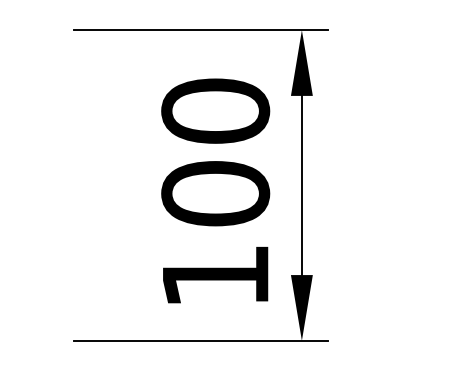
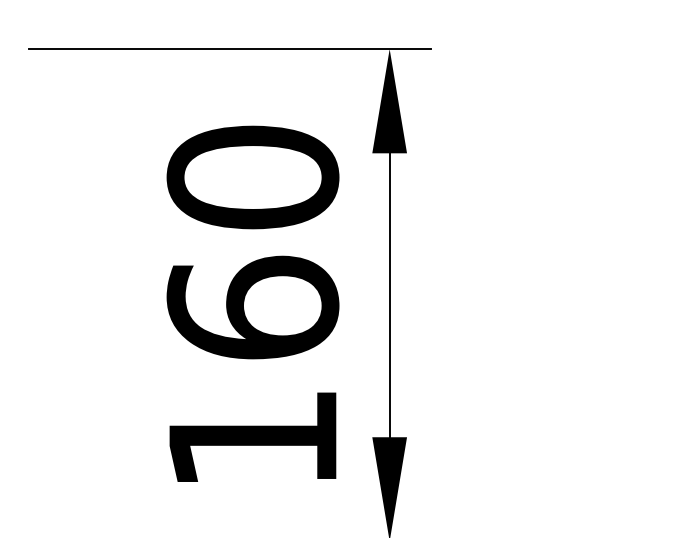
text: (215, 193) -> (252, 307), 100 -> 160

